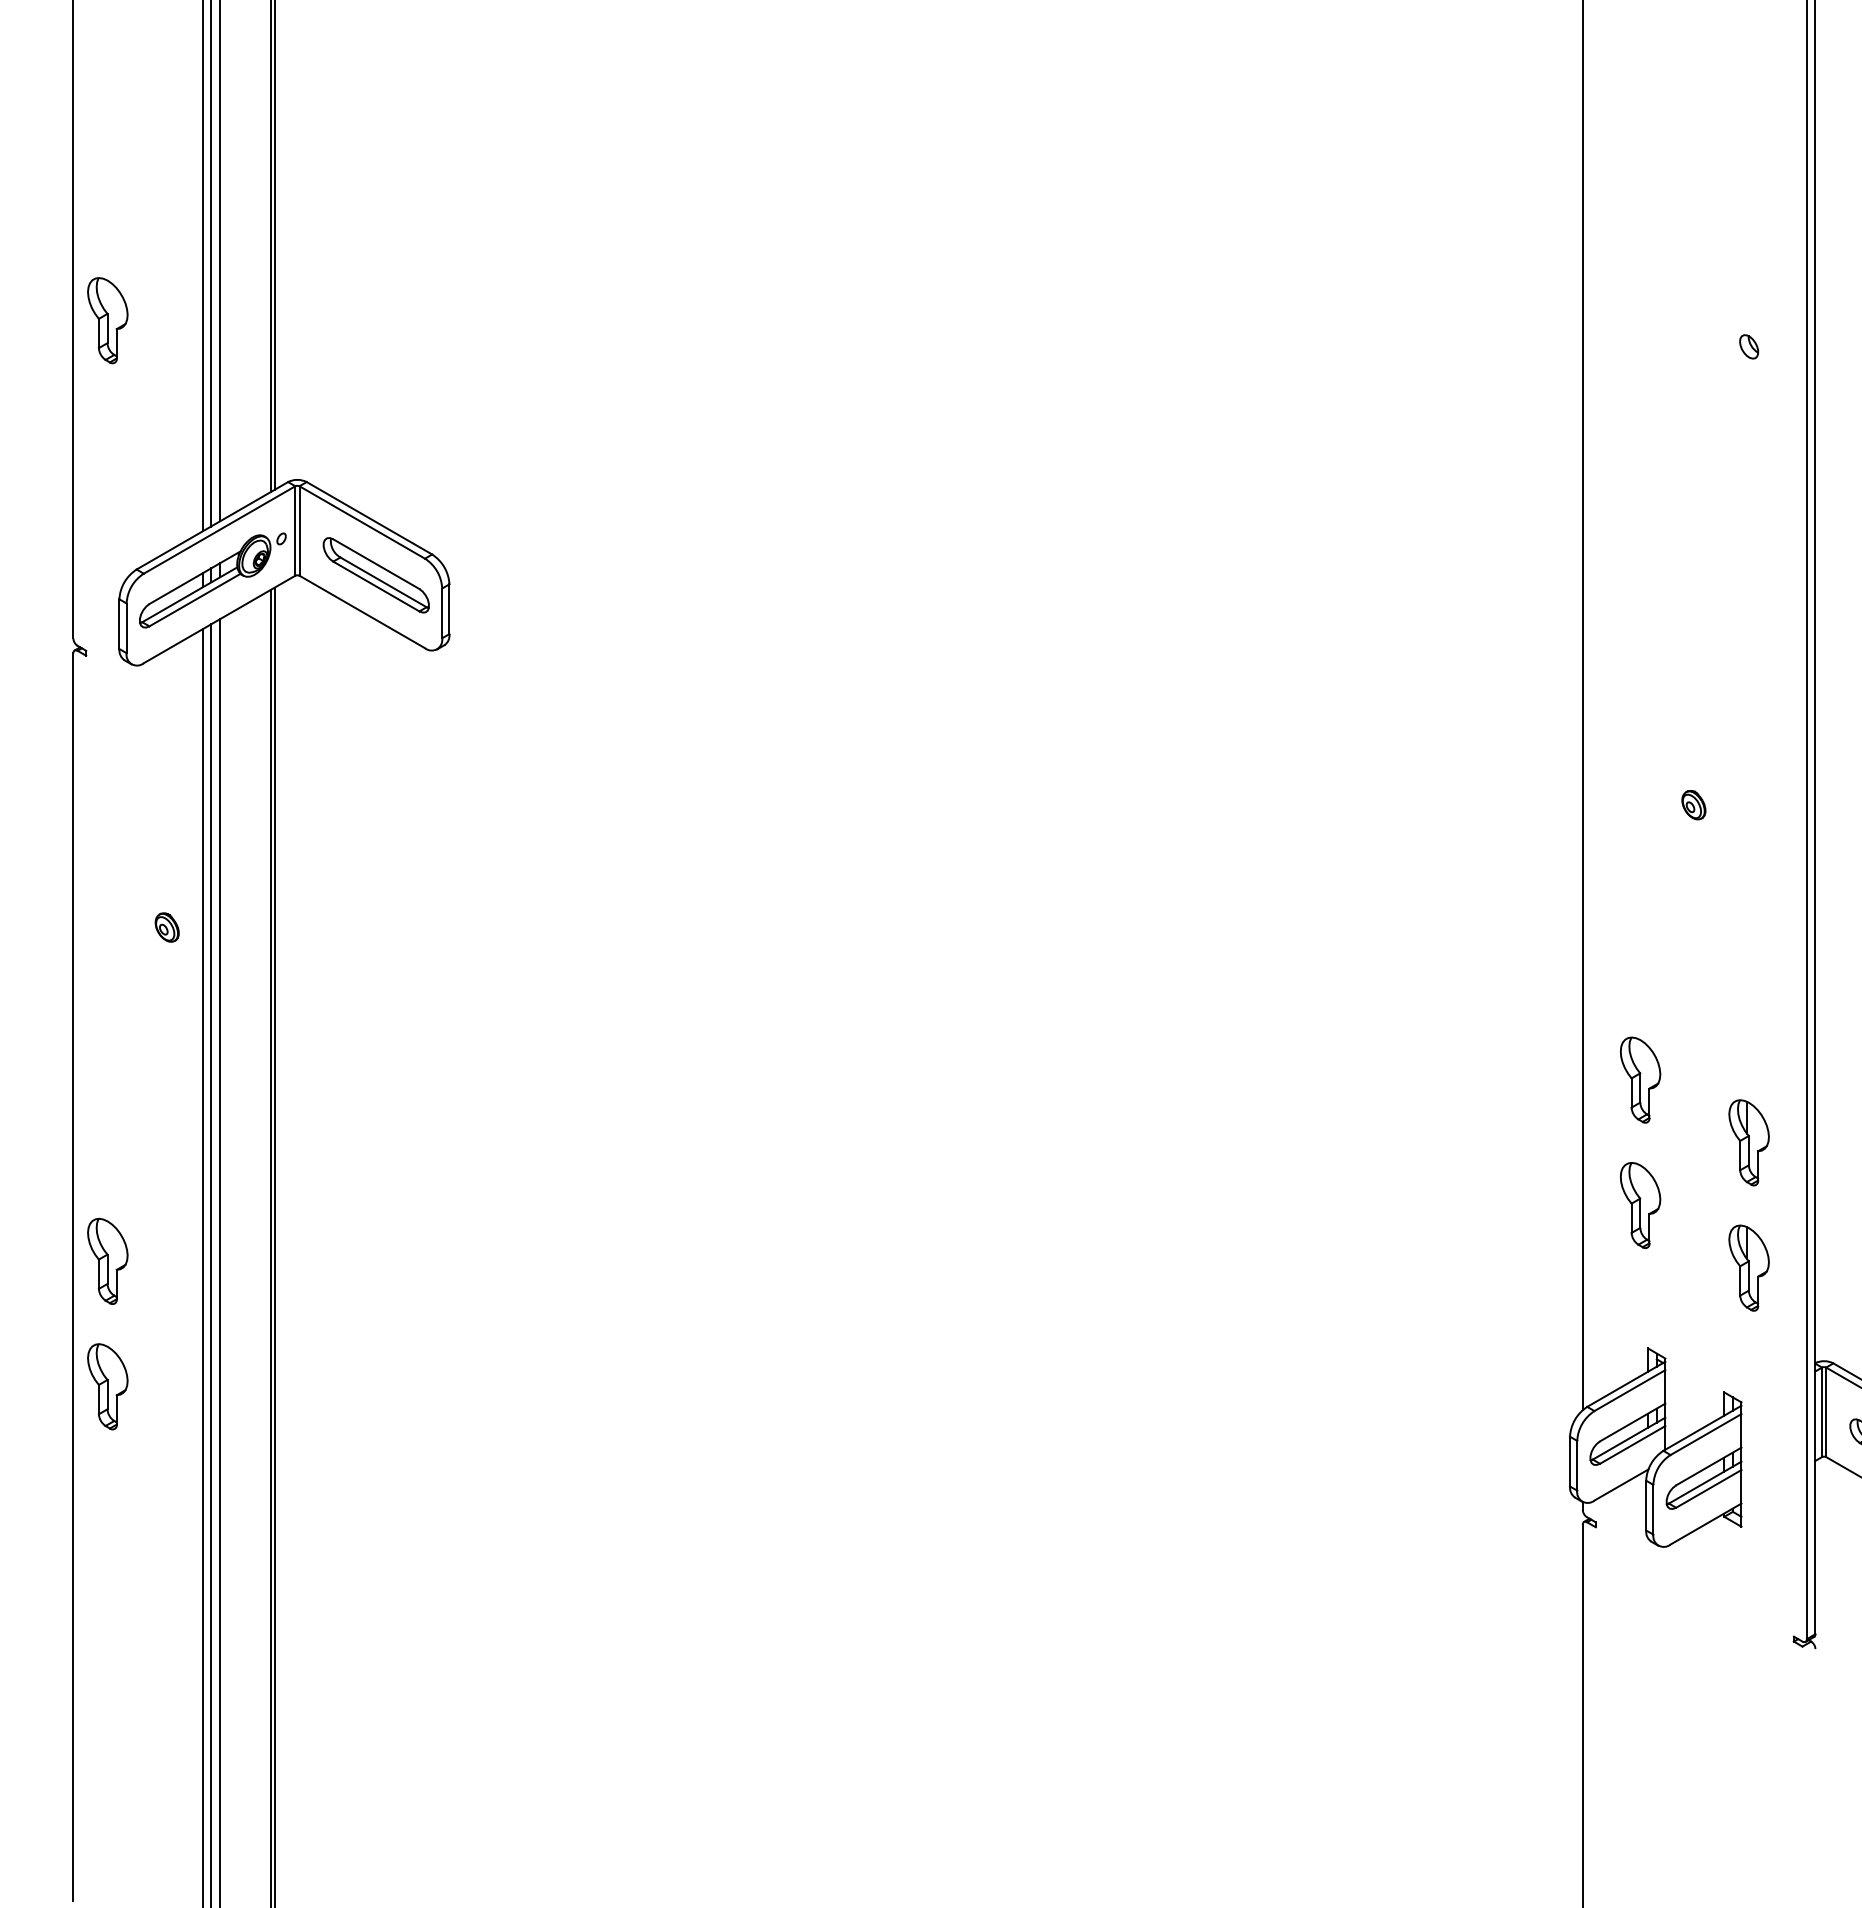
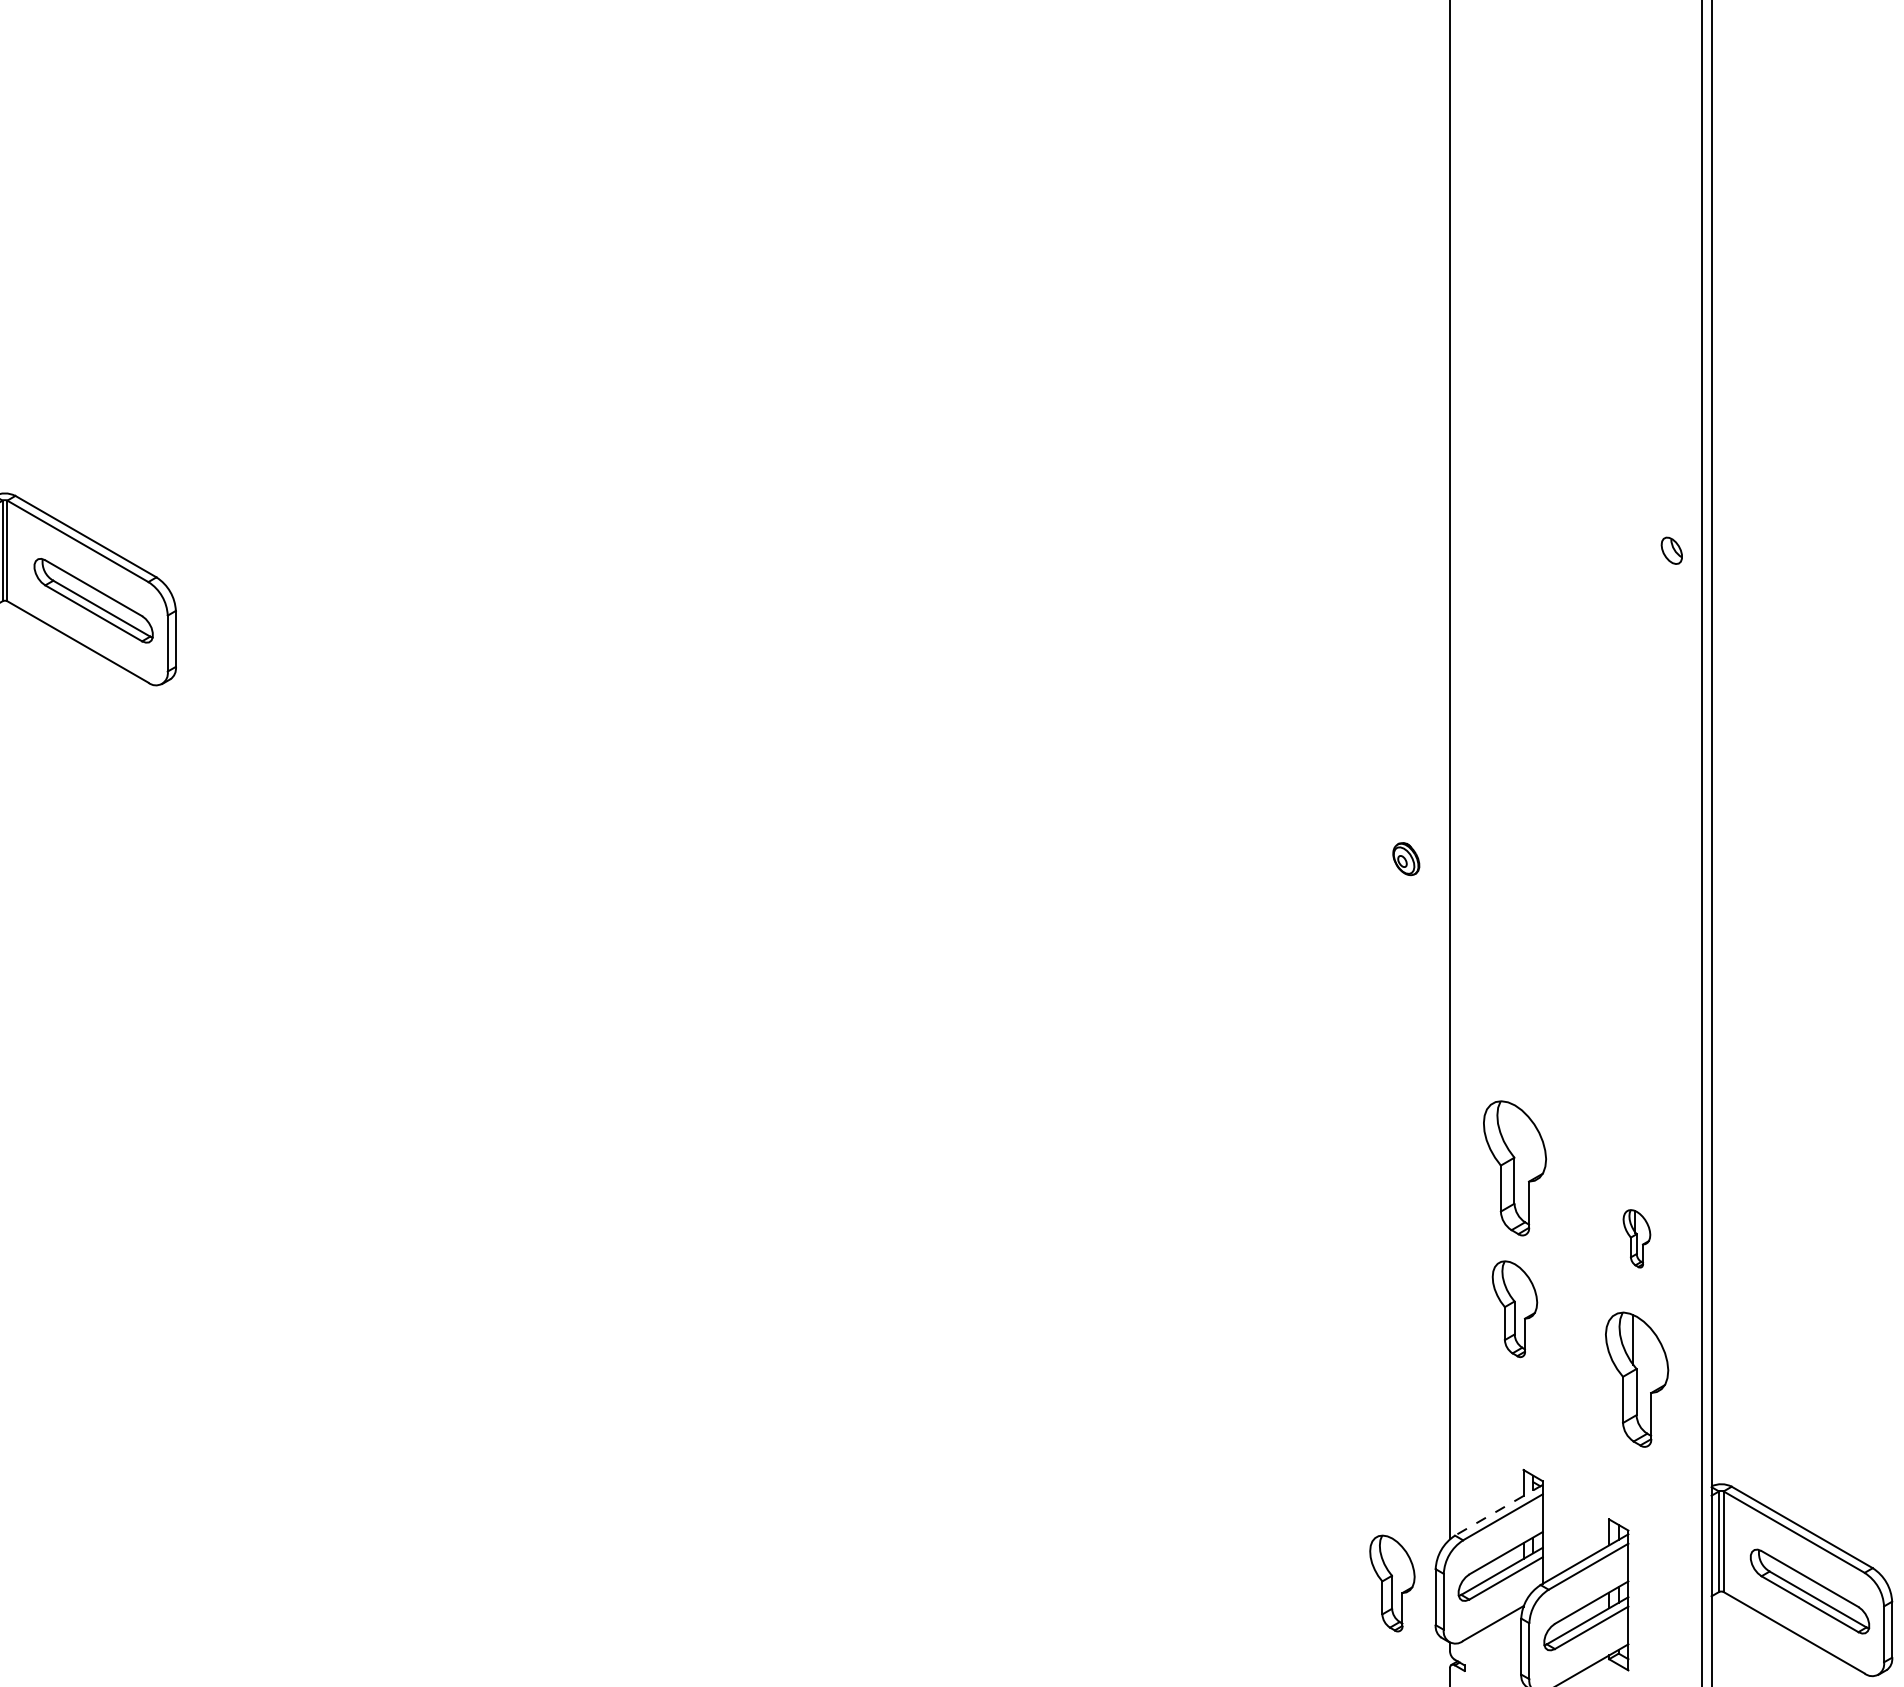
part: (1749, 346) -> (1672, 550), moved
part: (1693, 805) -> (1405, 859), moved
part: (1640, 1079) -> (1514, 1167), size x1.4
part: (1748, 1142) -> (1636, 1238), size x0.6
part: (1748, 1267) -> (1636, 1378), size x1.4
line: (1625, 1384) -> (1498, 1510), solid -> dashed
part: (1531, 1449) -> (1392, 1583), added

